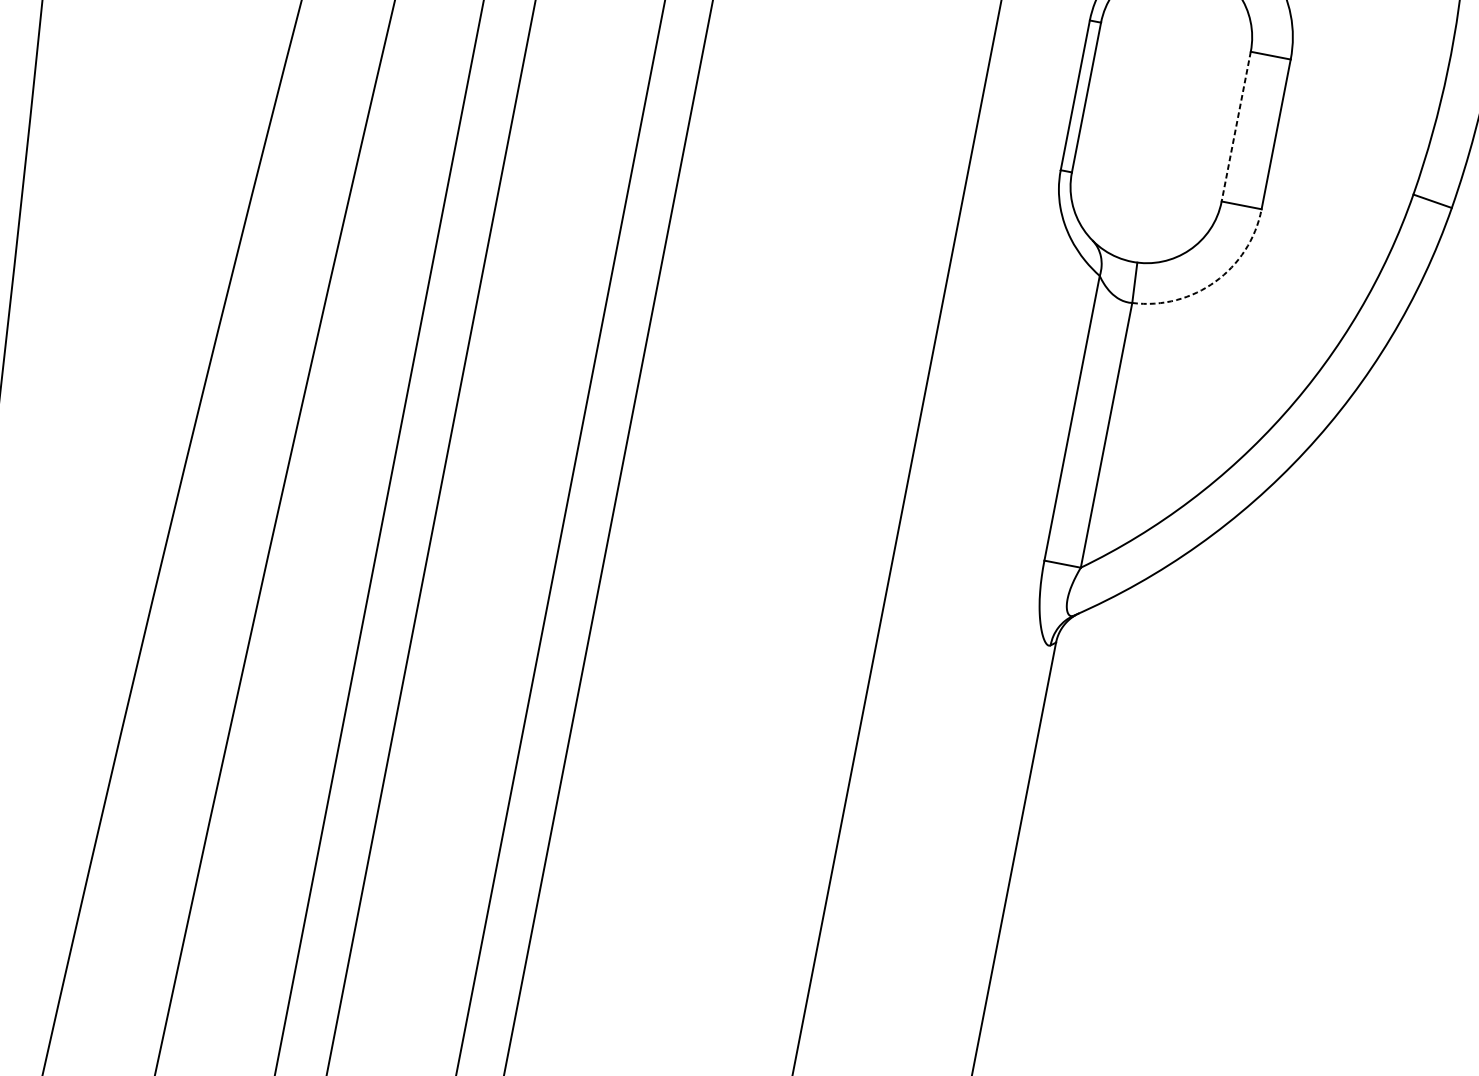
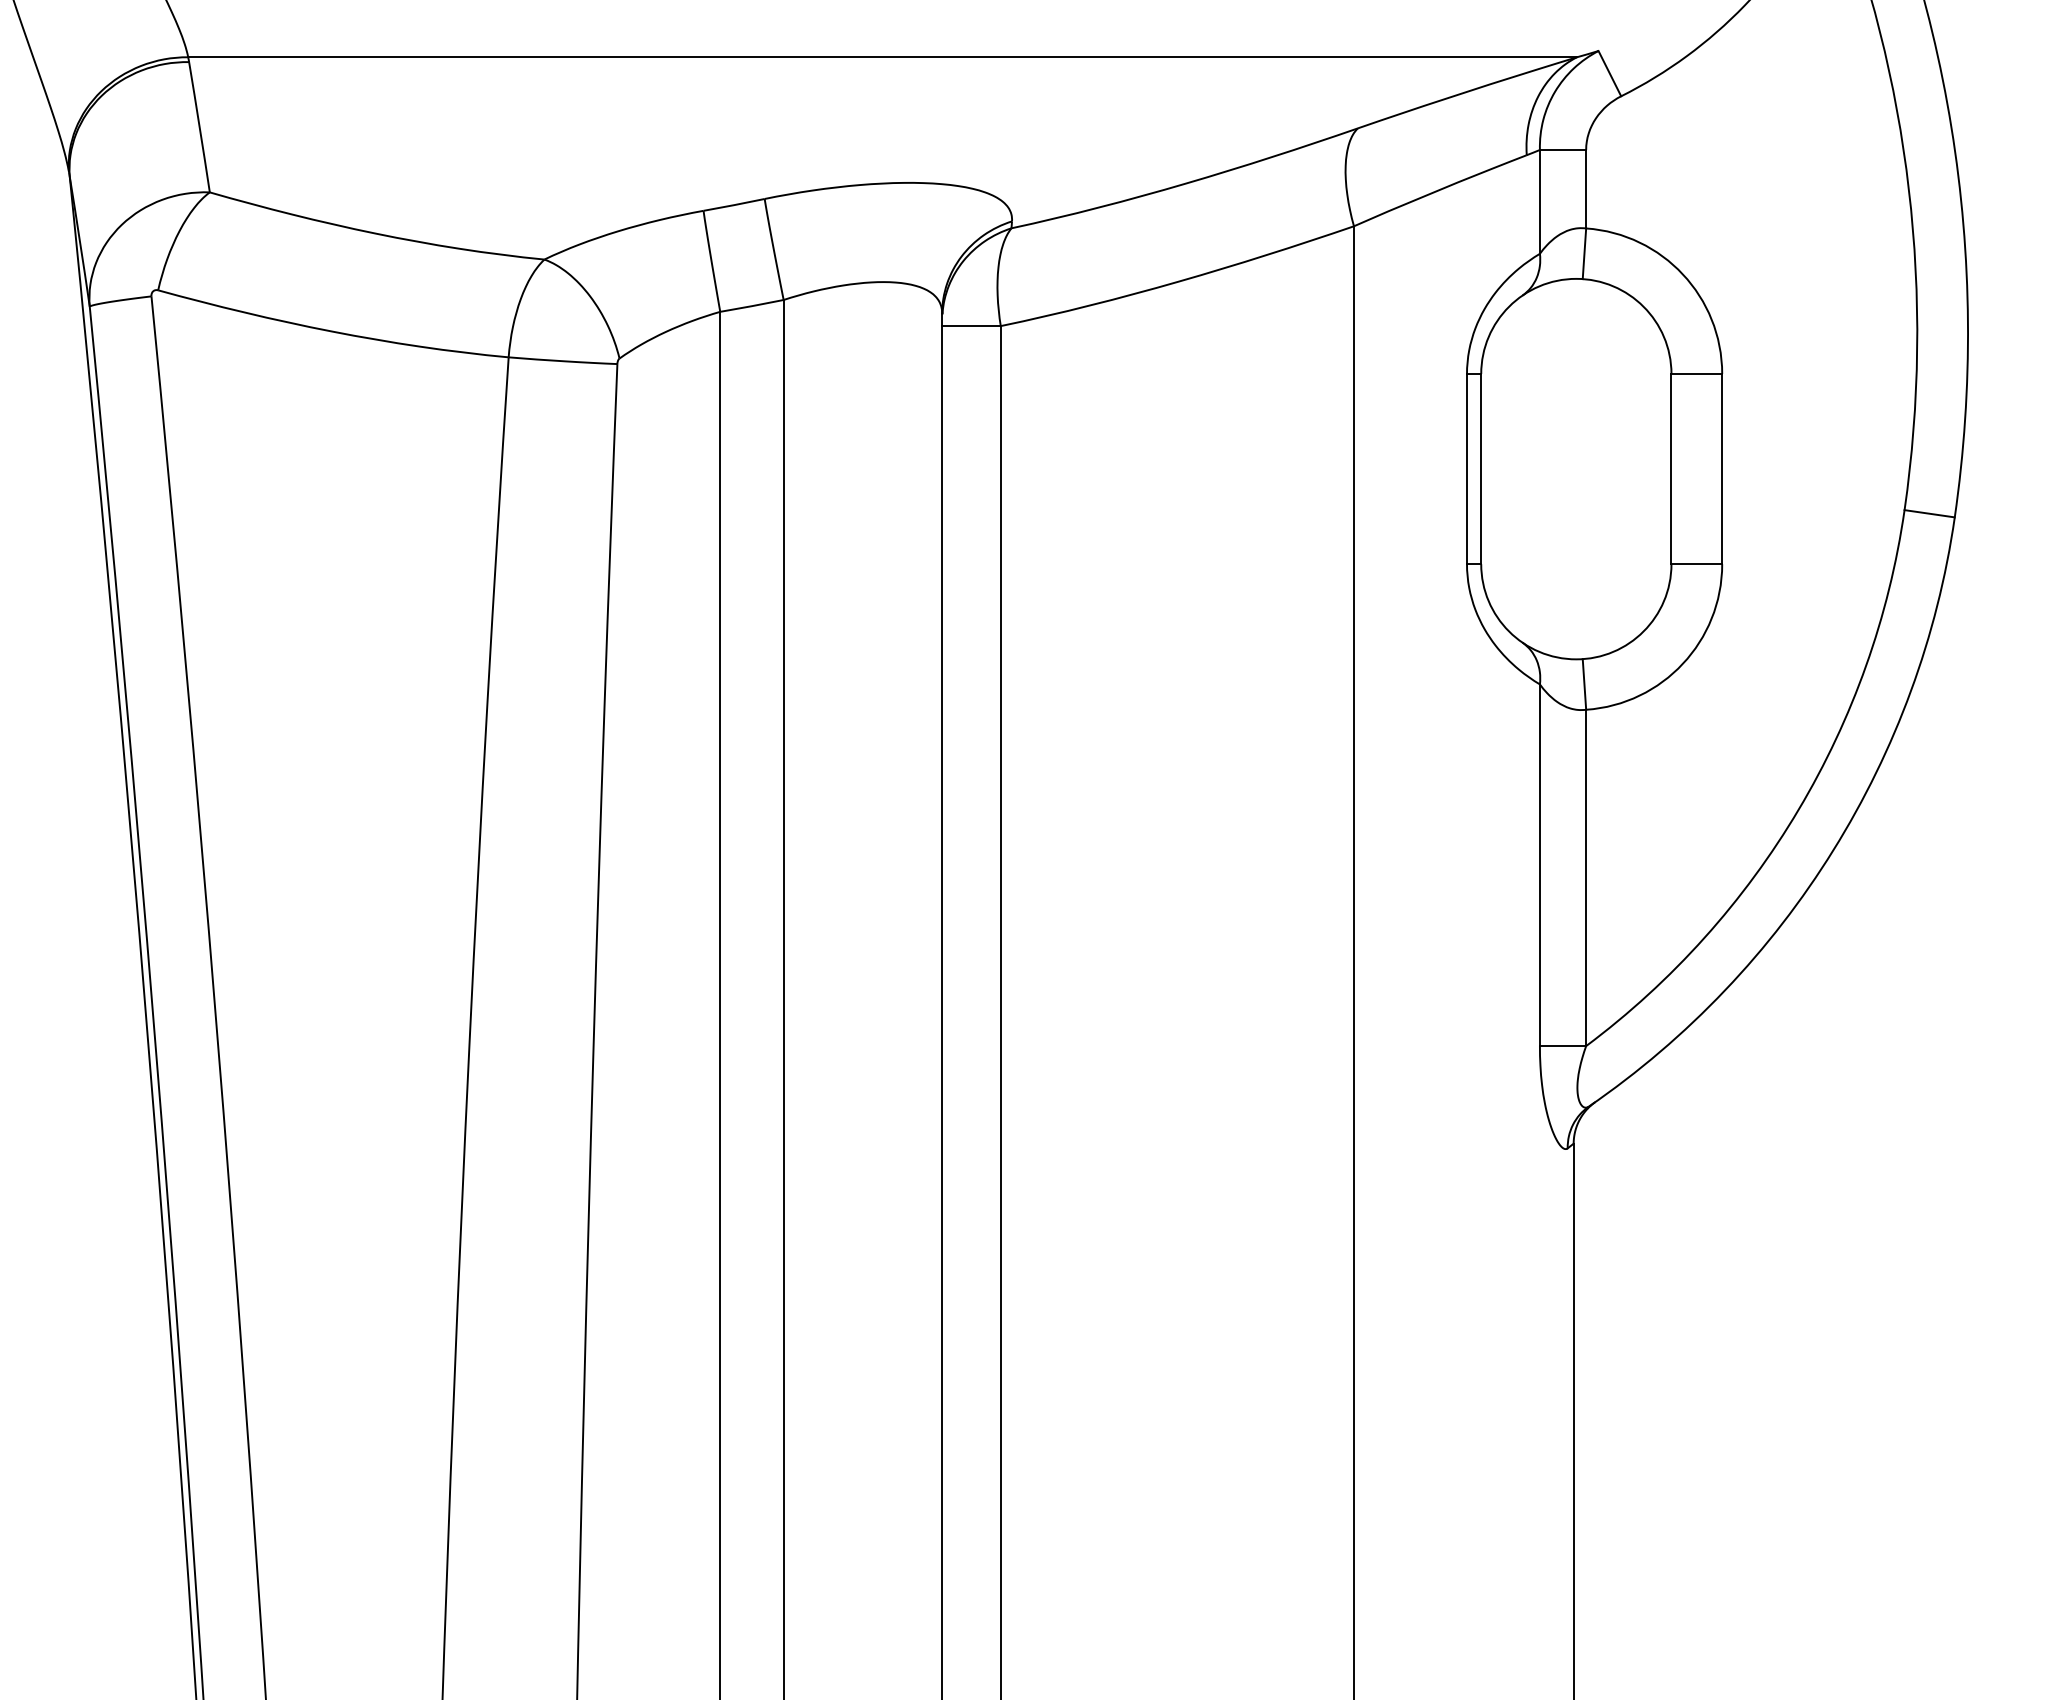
line: (1236, 126) -> (1671, 469), dashed -> solid
arc: (1215, 281) -> (1682, 663), dashed -> solid

